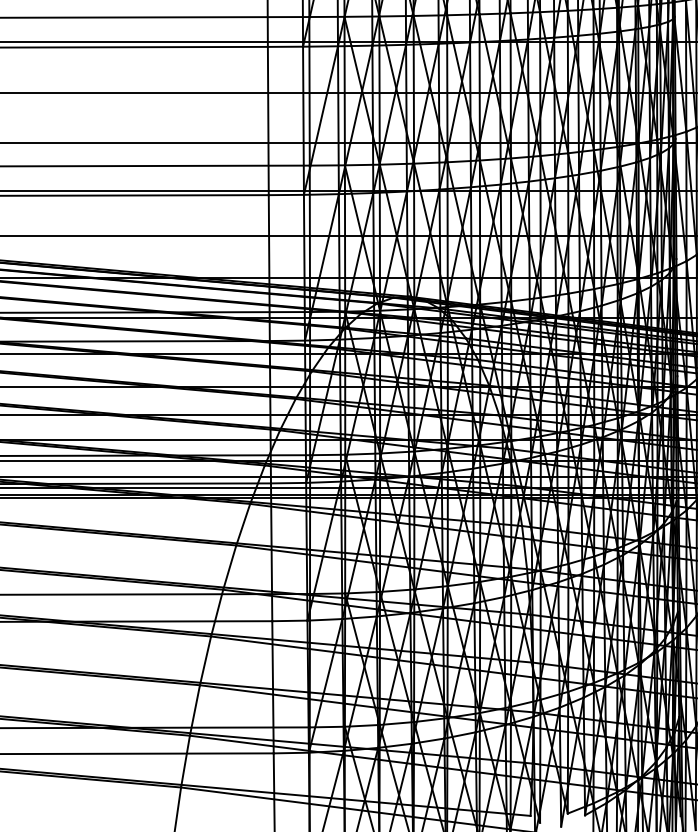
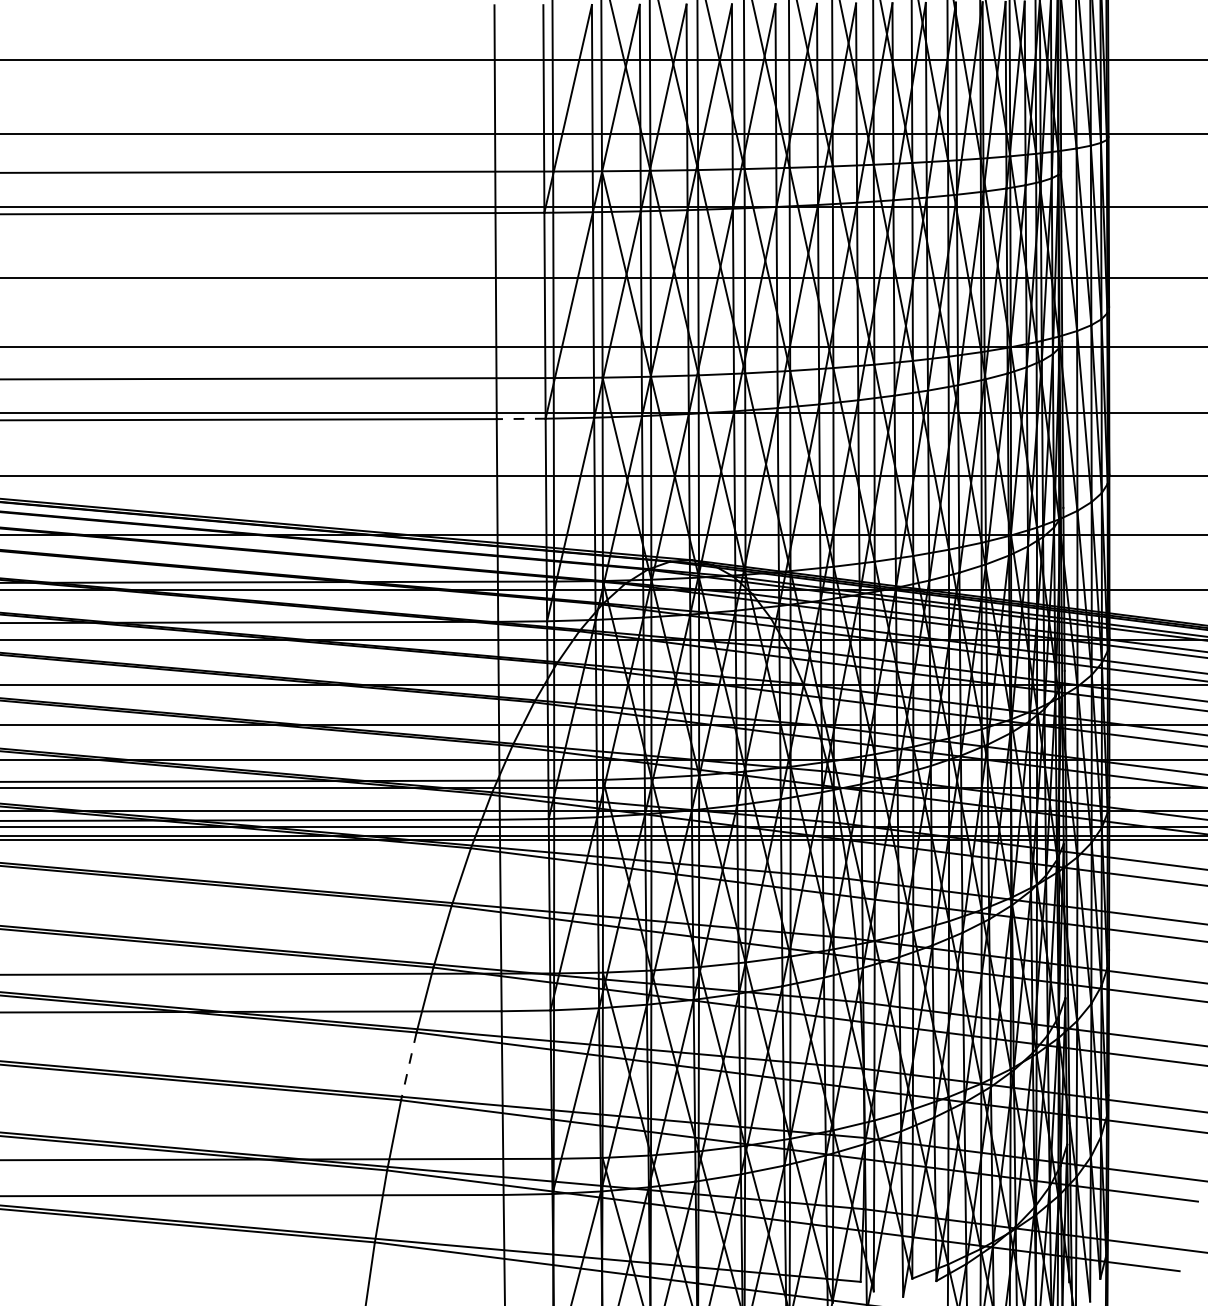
line: (285, 194) -> (520, 418), solid -> dashed
line: (205, 660) -> (408, 1066), solid -> dashed

